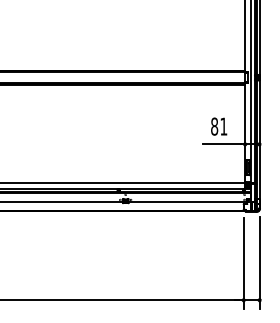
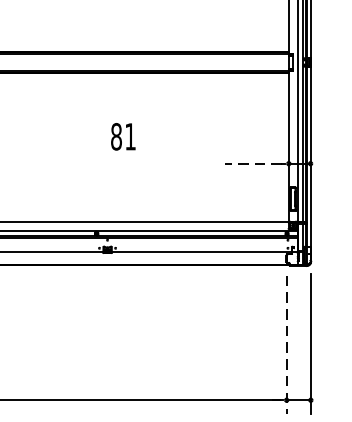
text: (219, 126) -> (123, 136), moved
line: (221, 144) -> (252, 163), solid -> dashed
line: (243, 264) -> (286, 346), solid -> dashed

